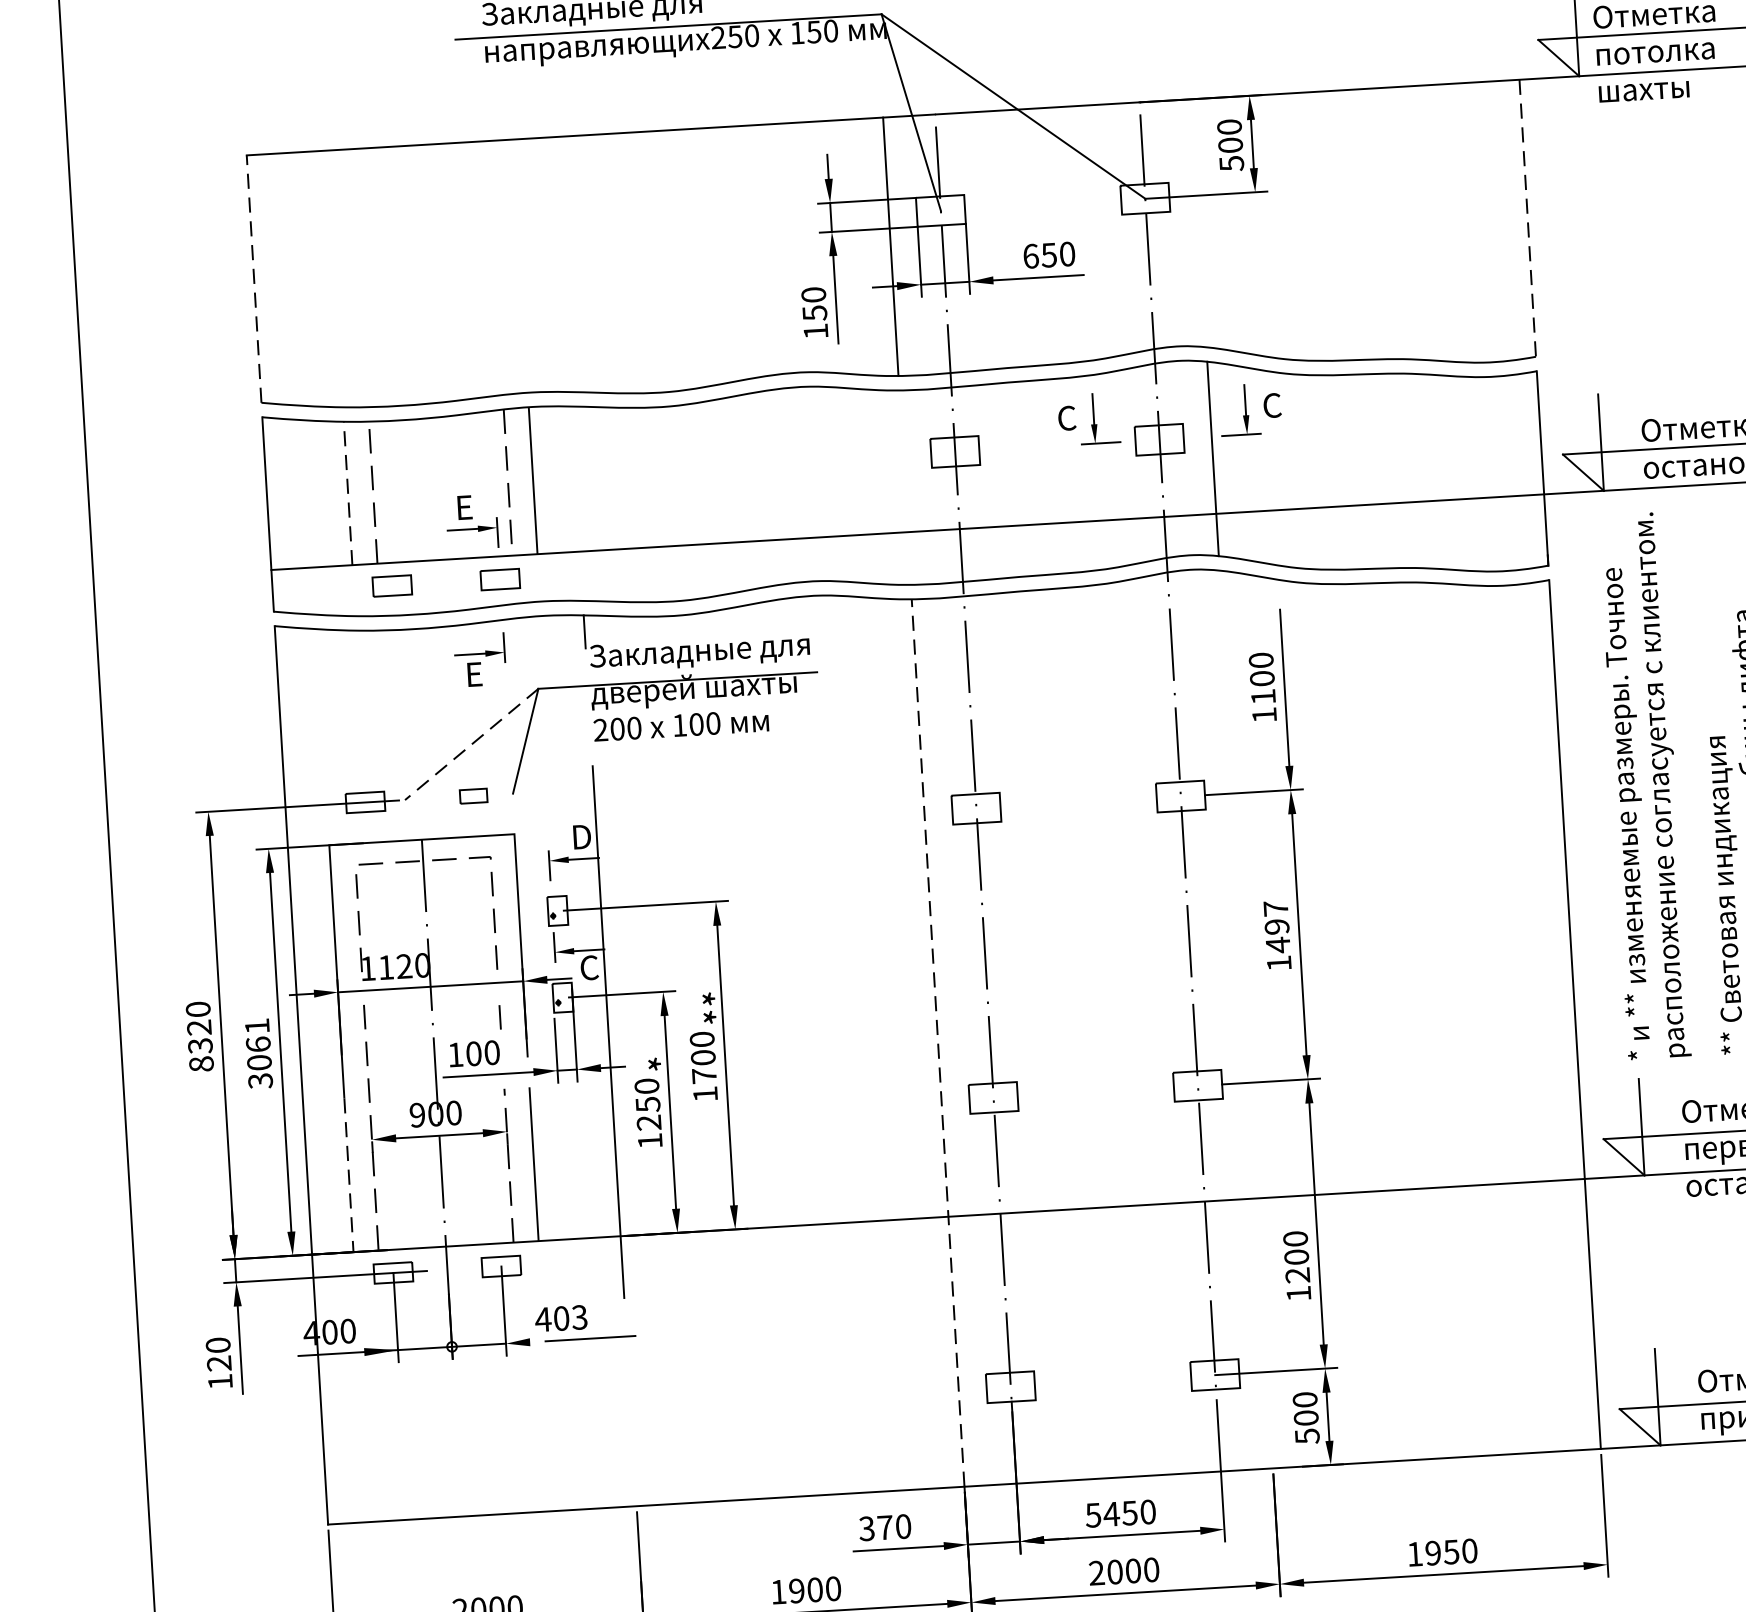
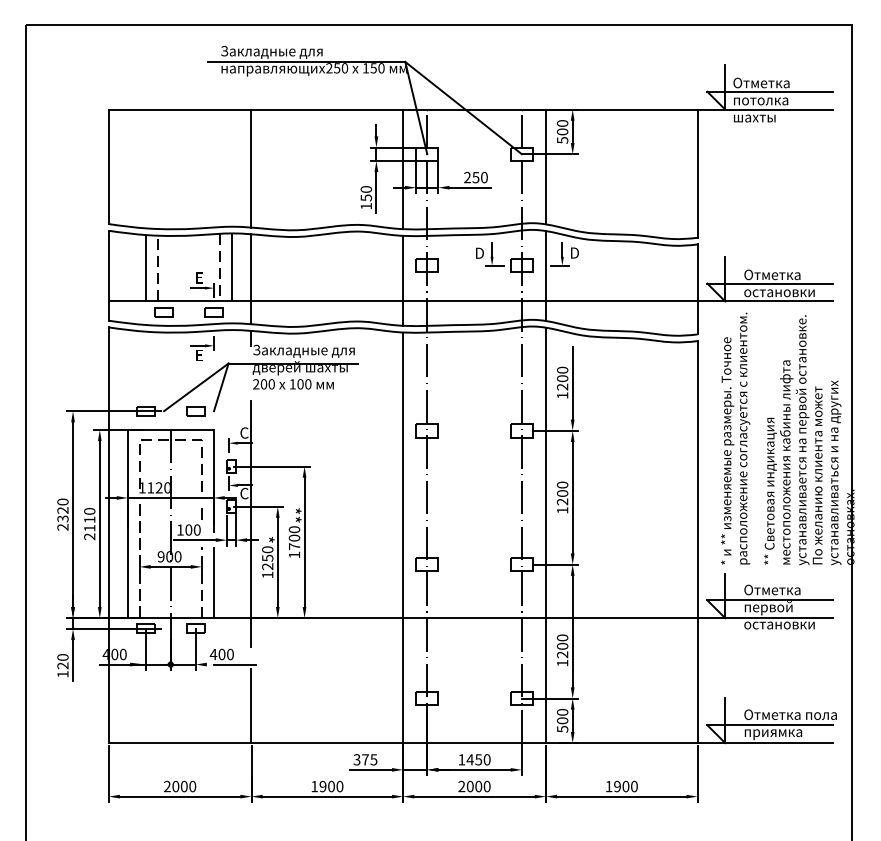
line: (1527, 220) -> (697, 174), dashed -> solid
line: (1198, 222) -> (545, 166), added
text: (1030, 256) -> (467, 177), 650 -> 250
line: (562, 264) -> (251, 168), added
line: (253, 278) -> (108, 166), dashed -> solid
text: (1271, 404) -> (574, 252), C -> D
text: (1066, 416) -> (479, 252), C -> D
line: (905, 486) -> (403, 280), added
line: (348, 491) -> (146, 267), dashed -> solid
line: (577, 504) -> (251, 279), added
text: (1263, 695) -> (562, 386), 1100 -> 1200
line: (469, 744) -> (195, 387), dashed -> solid
part: (473, 796) -> (195, 411), size x1.43
text: (581, 835) -> (244, 432), D -> C
text: (1276, 926) -> (562, 493), 1497 -> 1200
line: (1245, 1019) -> (545, 535), added
line: (938, 1042) -> (403, 537), dashed -> solid
text: (258, 1054) -> (89, 524), 3061 -> 2110
text: (200, 1062) -> (62, 526), 8320 -> 2320
line: (348, 1175) -> (127, 582), dashed -> solid
text: (579, 1317) -> (230, 654), 403 -> 400
line: (631, 1424) -> (251, 705), added
text: (1092, 1514) -> (461, 759), 5450 -> 1450
text: (902, 1526) -> (373, 759), 370 -> 375
text: (1450, 1551) -> (625, 786), 1950 -> 1900

